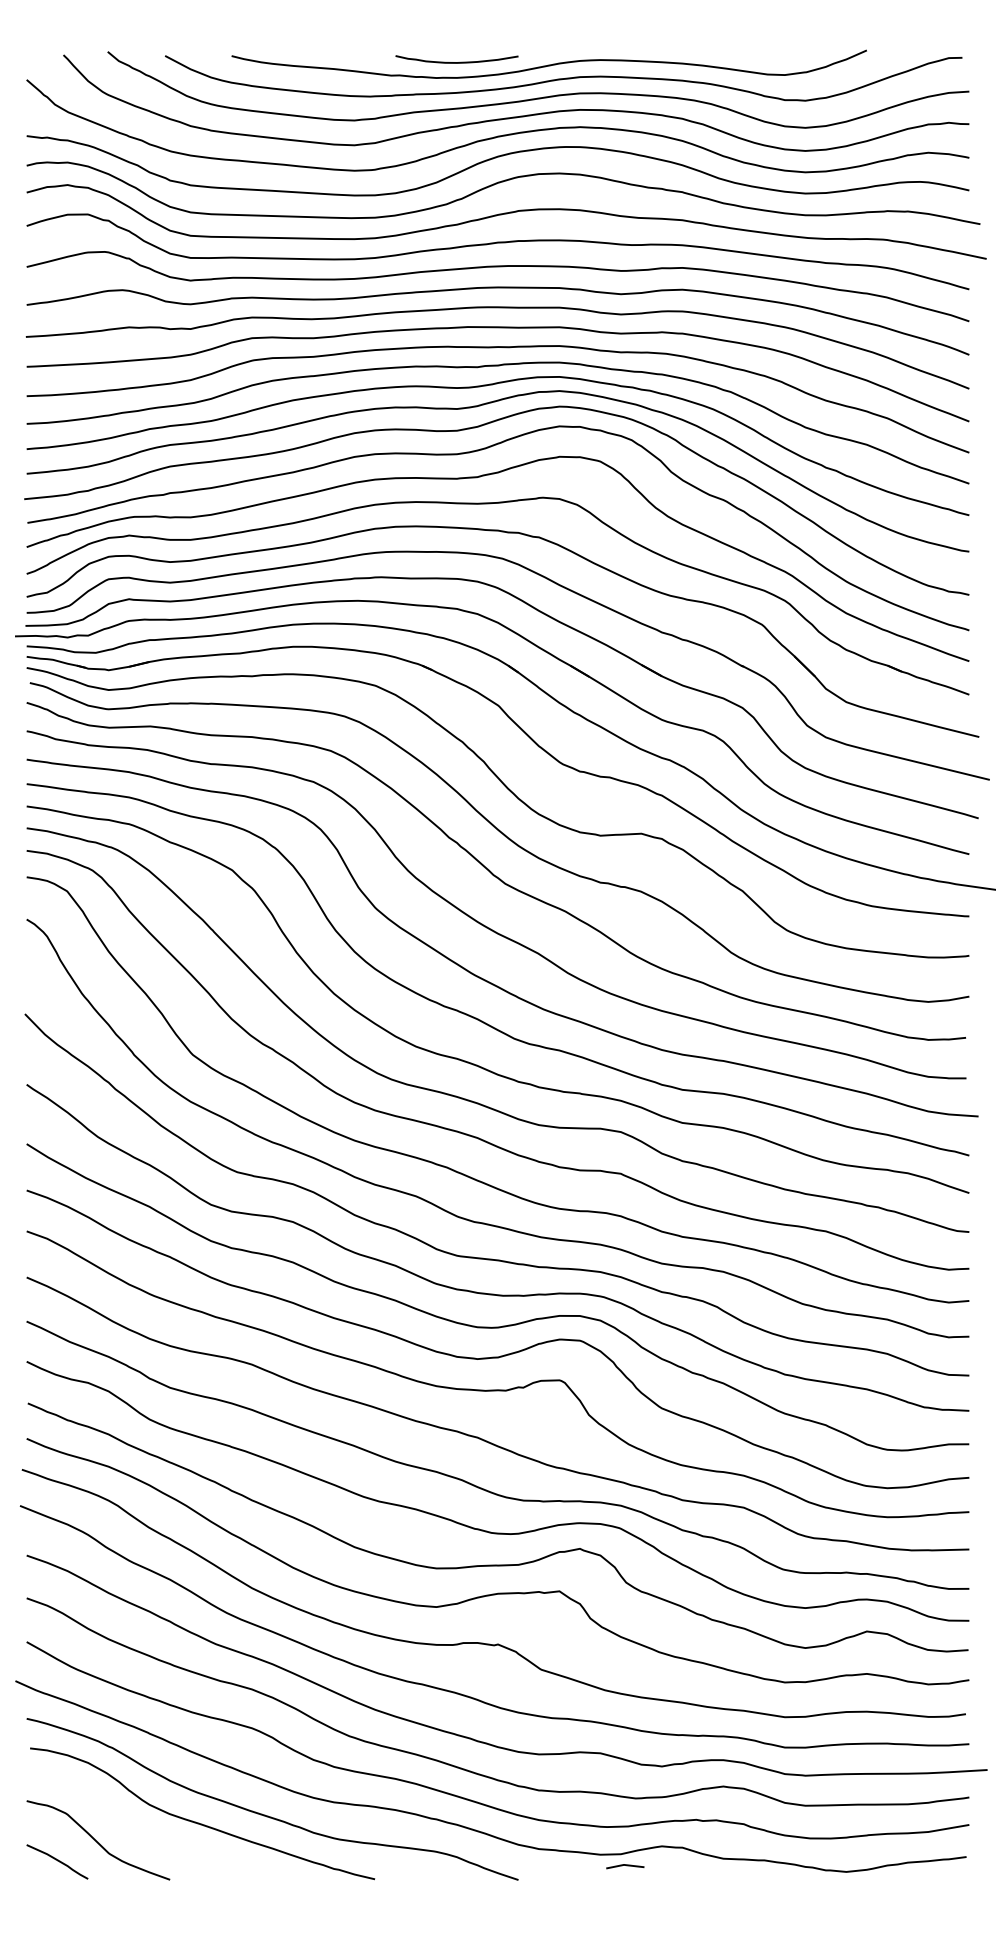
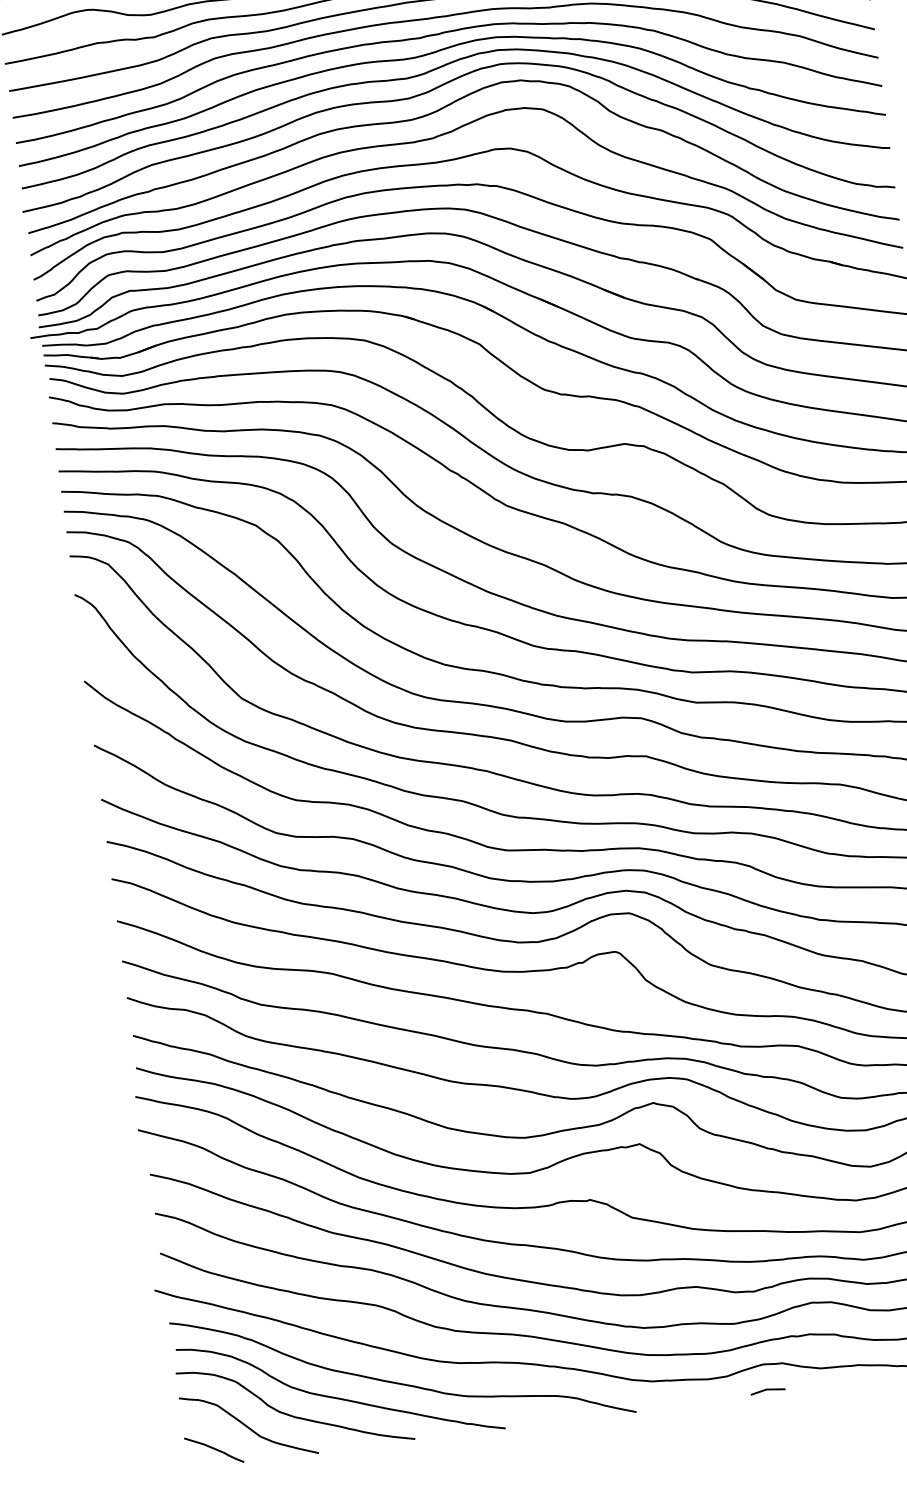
curve: (145, 1834) -> (291, 1414), added
line: (625, 1865) -> (768, 1389), moved

